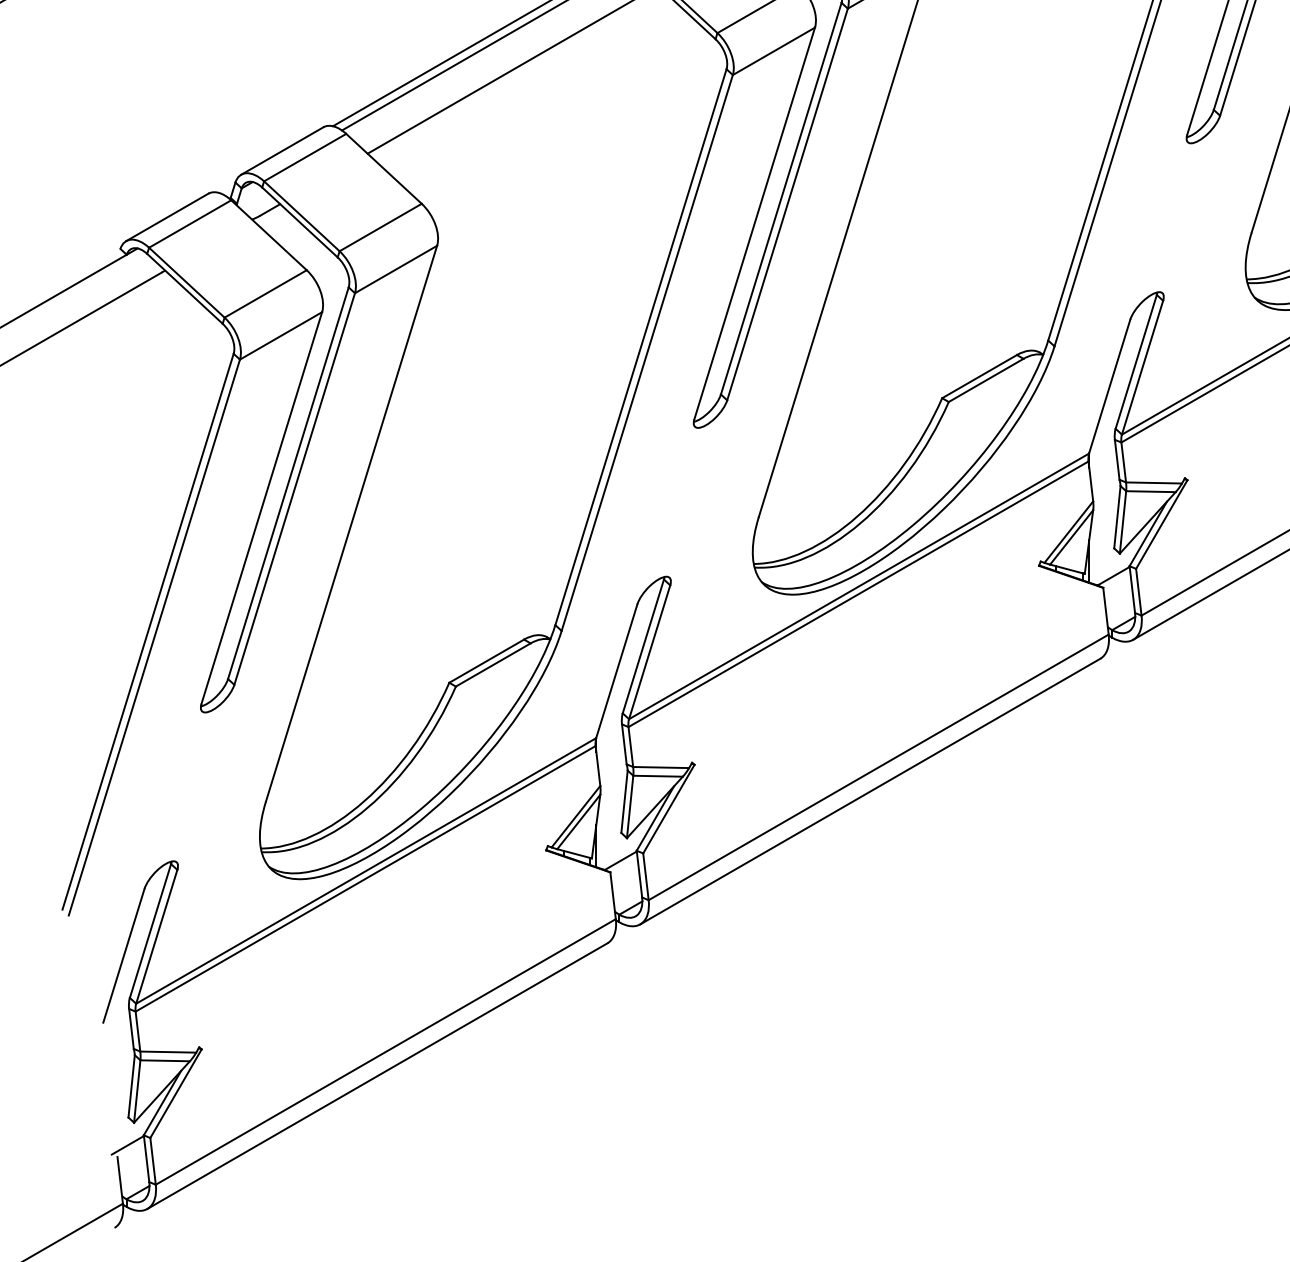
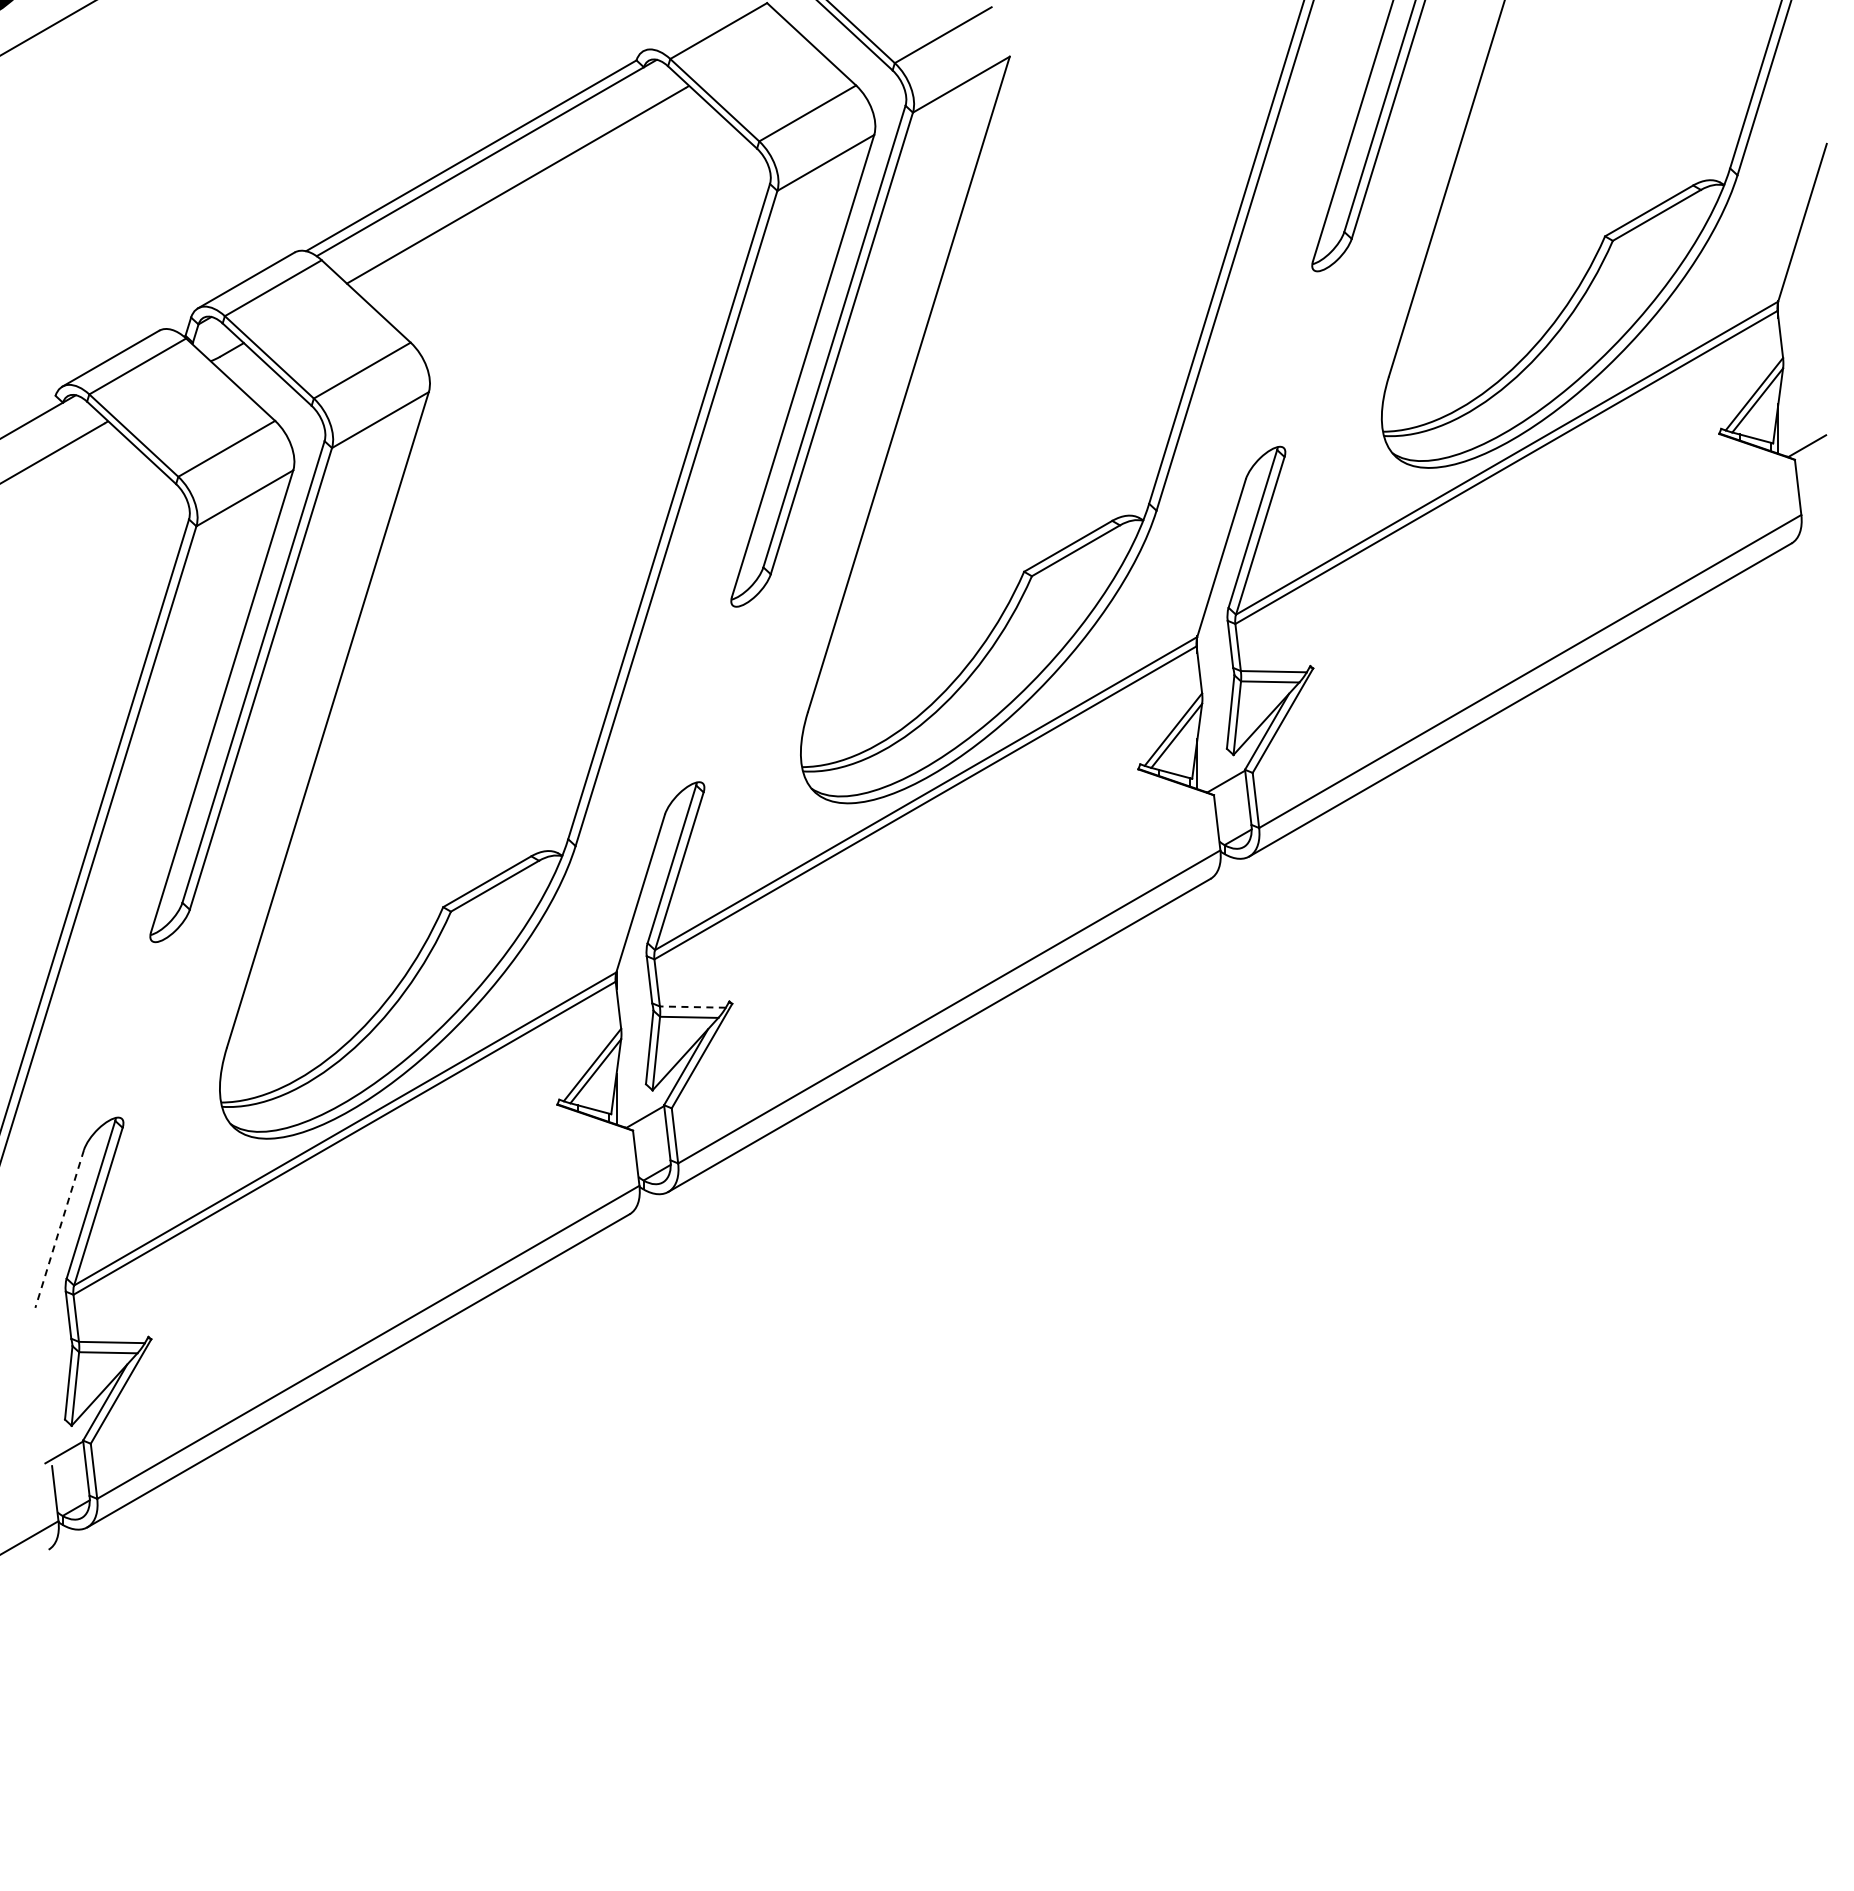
line: (660, 767) -> (692, 1007), solid -> dashed
line: (123, 956) -> (59, 1229), solid -> dashed

